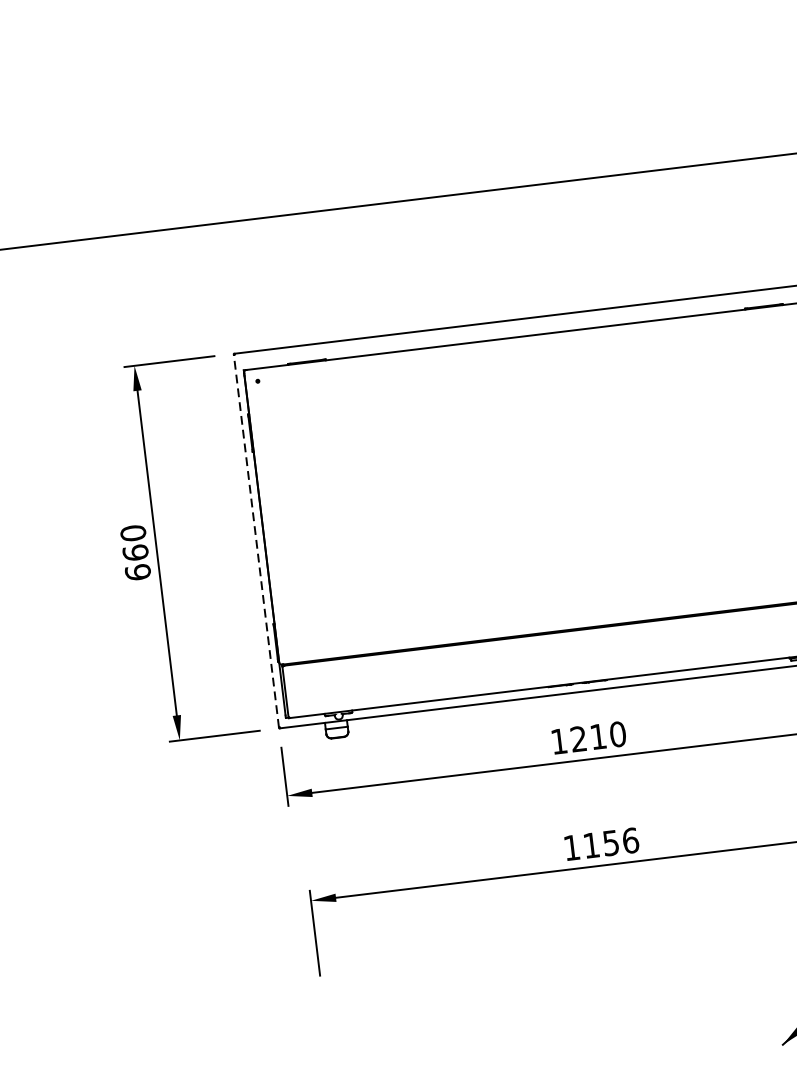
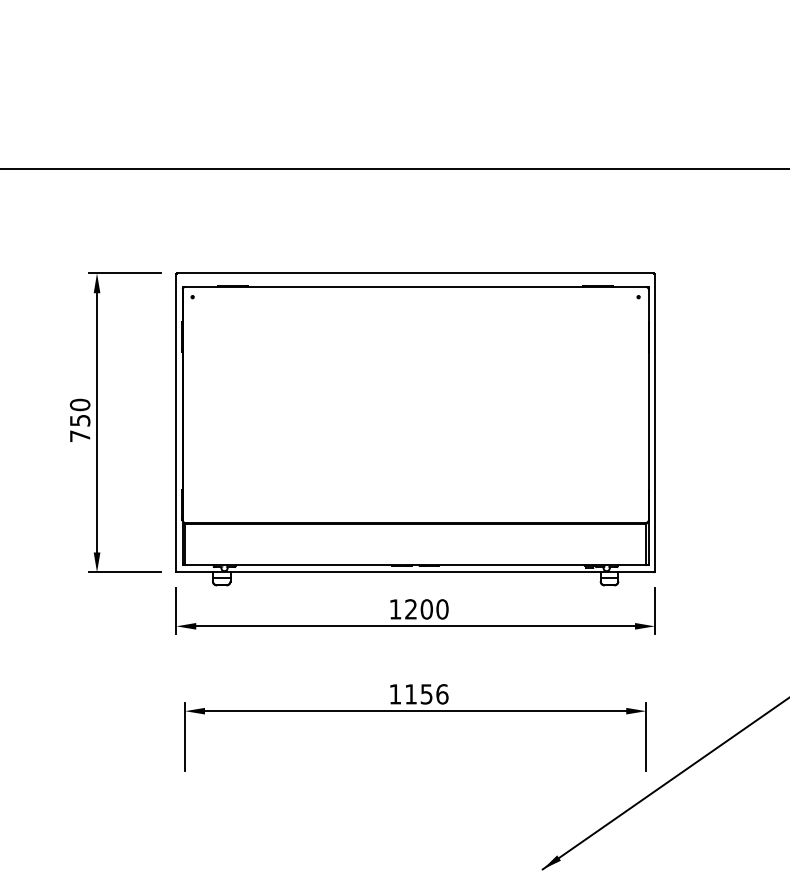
line: (256, 540) -> (176, 422), dashed -> solid
text: (136, 562) -> (79, 428), 660 -> 750
text: (597, 736) -> (426, 609), 1210 -> 1200

